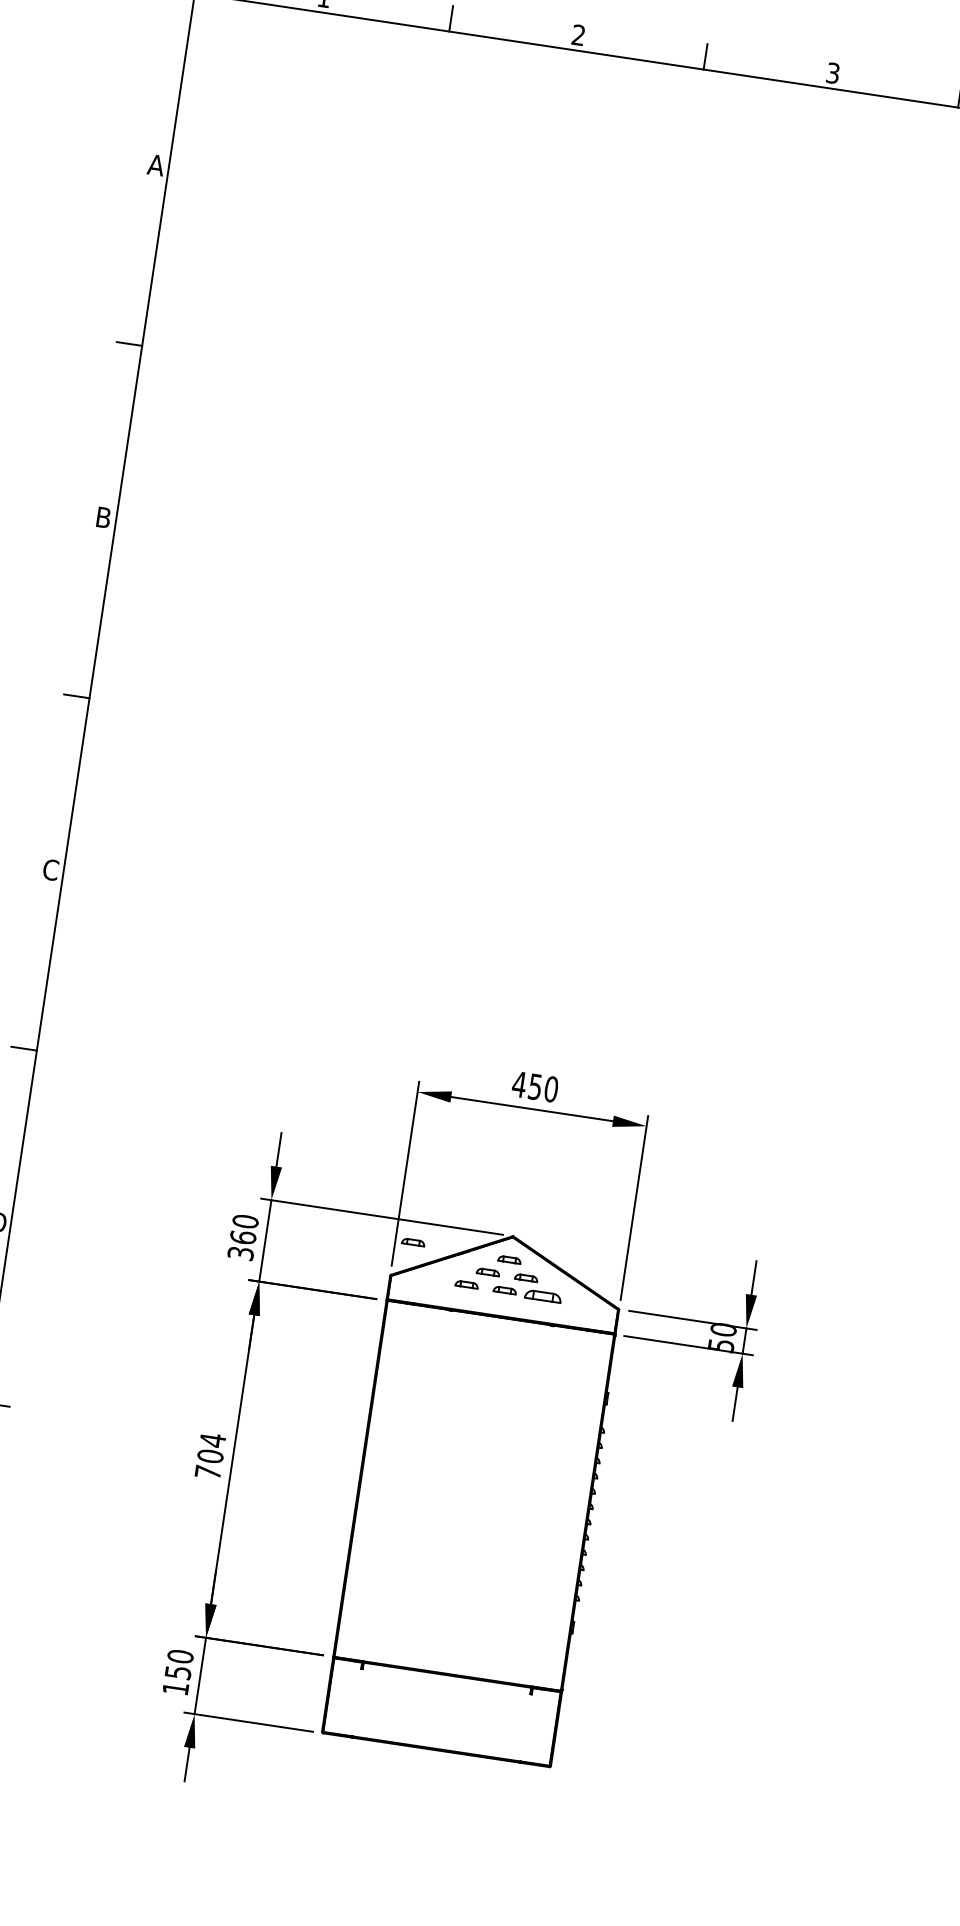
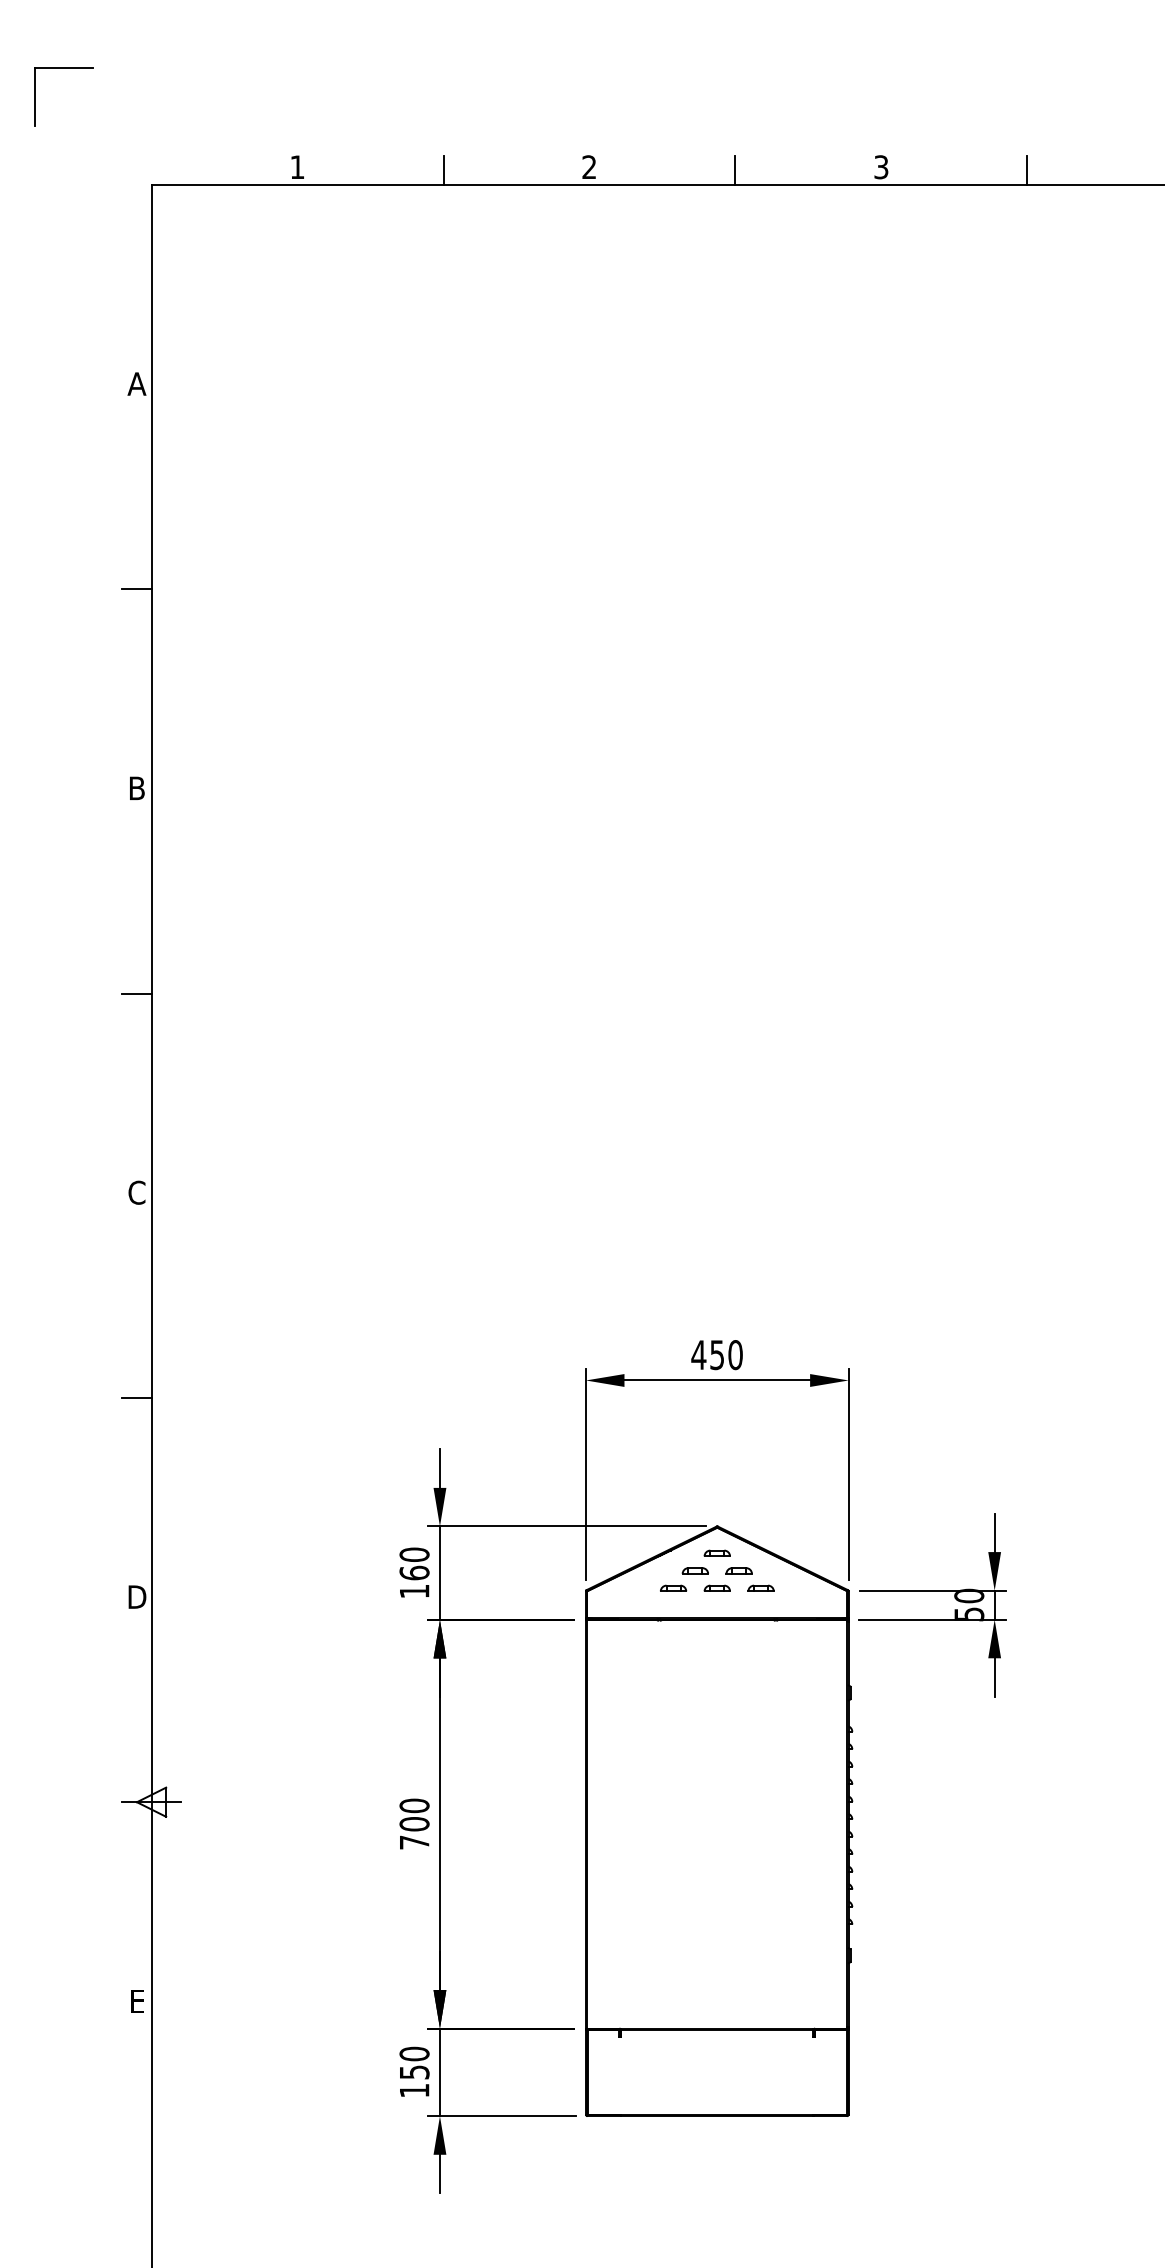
part: (412, 1241) -> (605, 1549), removed
text: (240, 1253) -> (414, 1591), 360 -> 160
part: (542, 1295) -> (760, 1587), size x0.62
text: (212, 1440) -> (414, 1805), 704 -> 700

